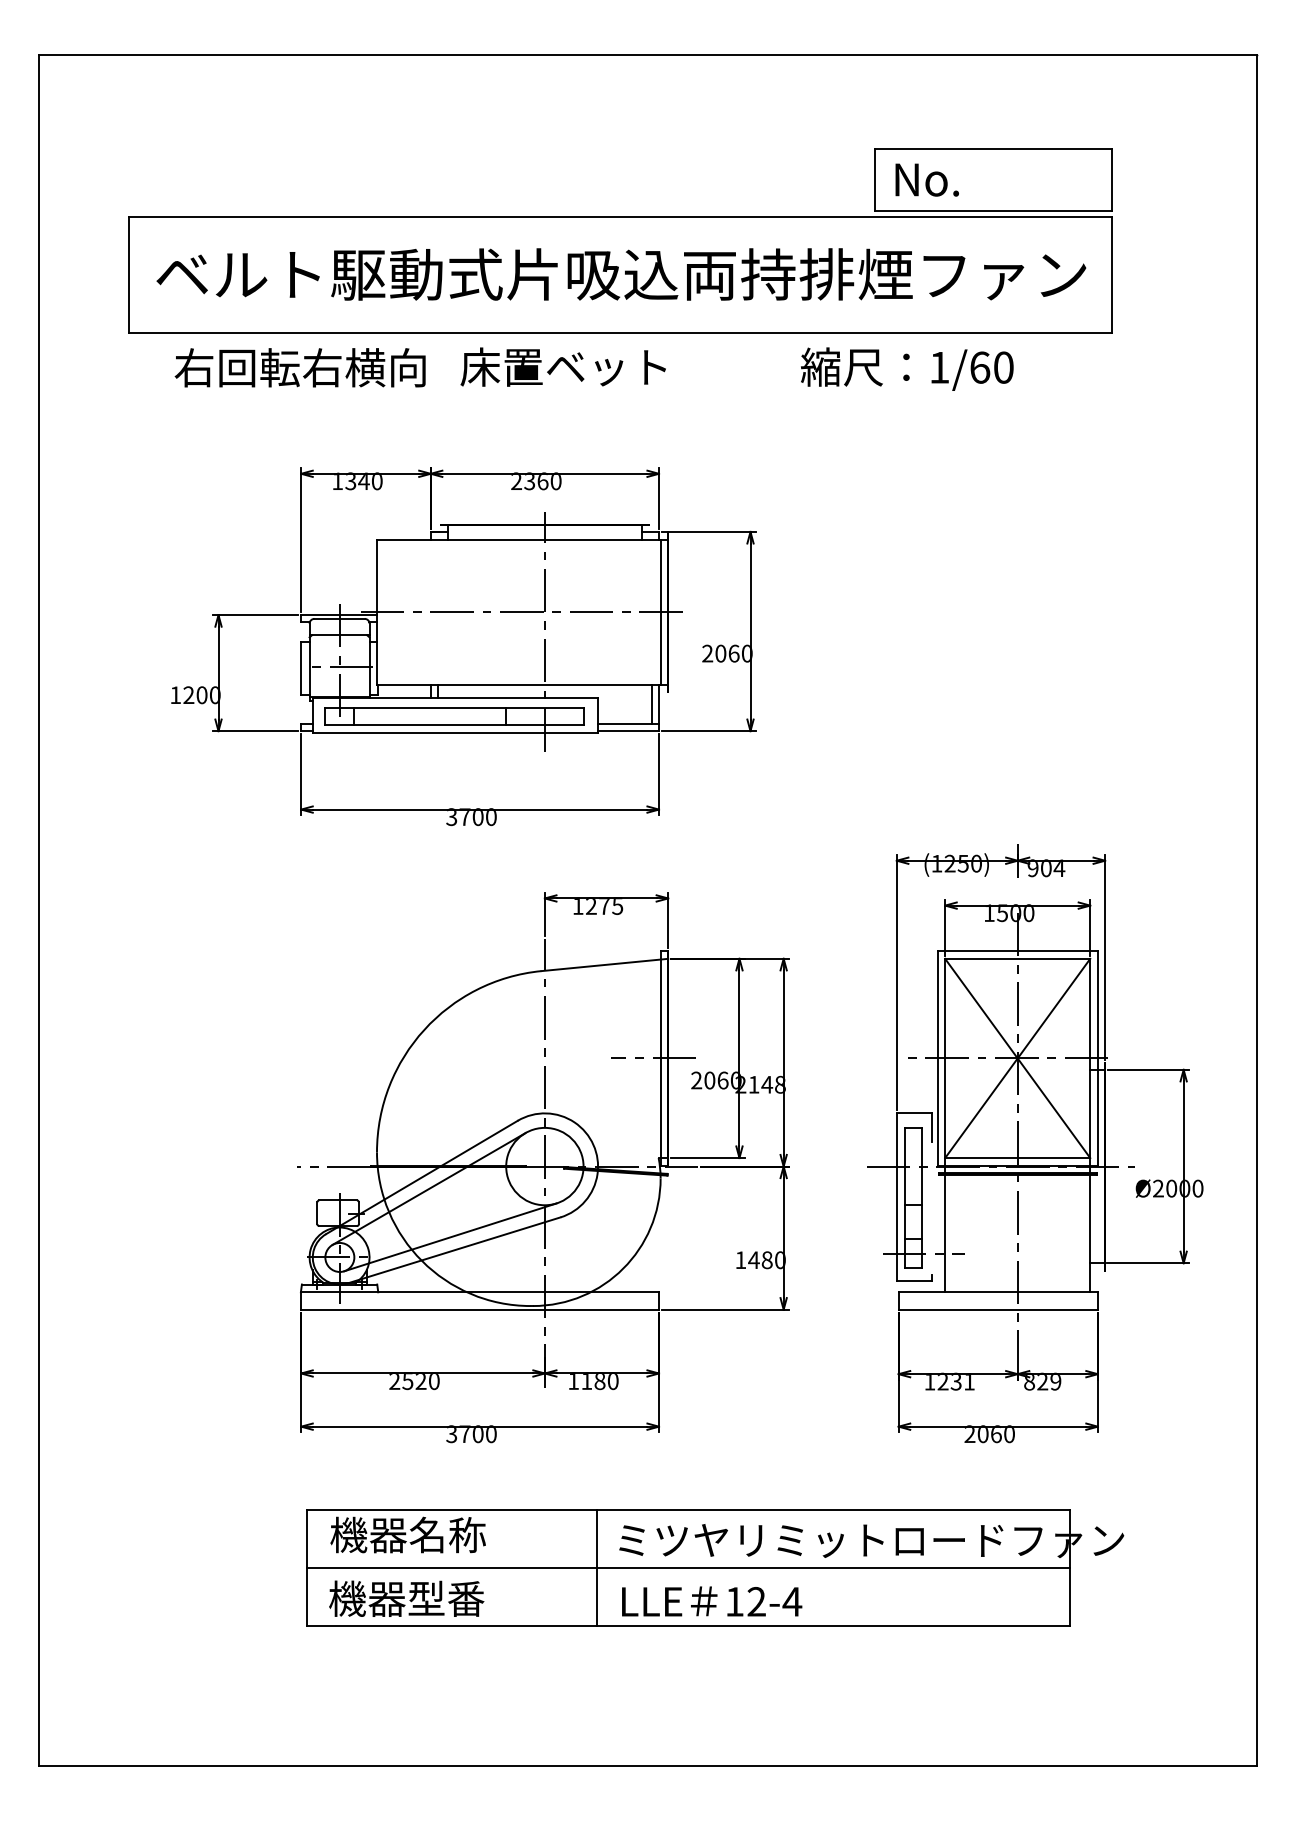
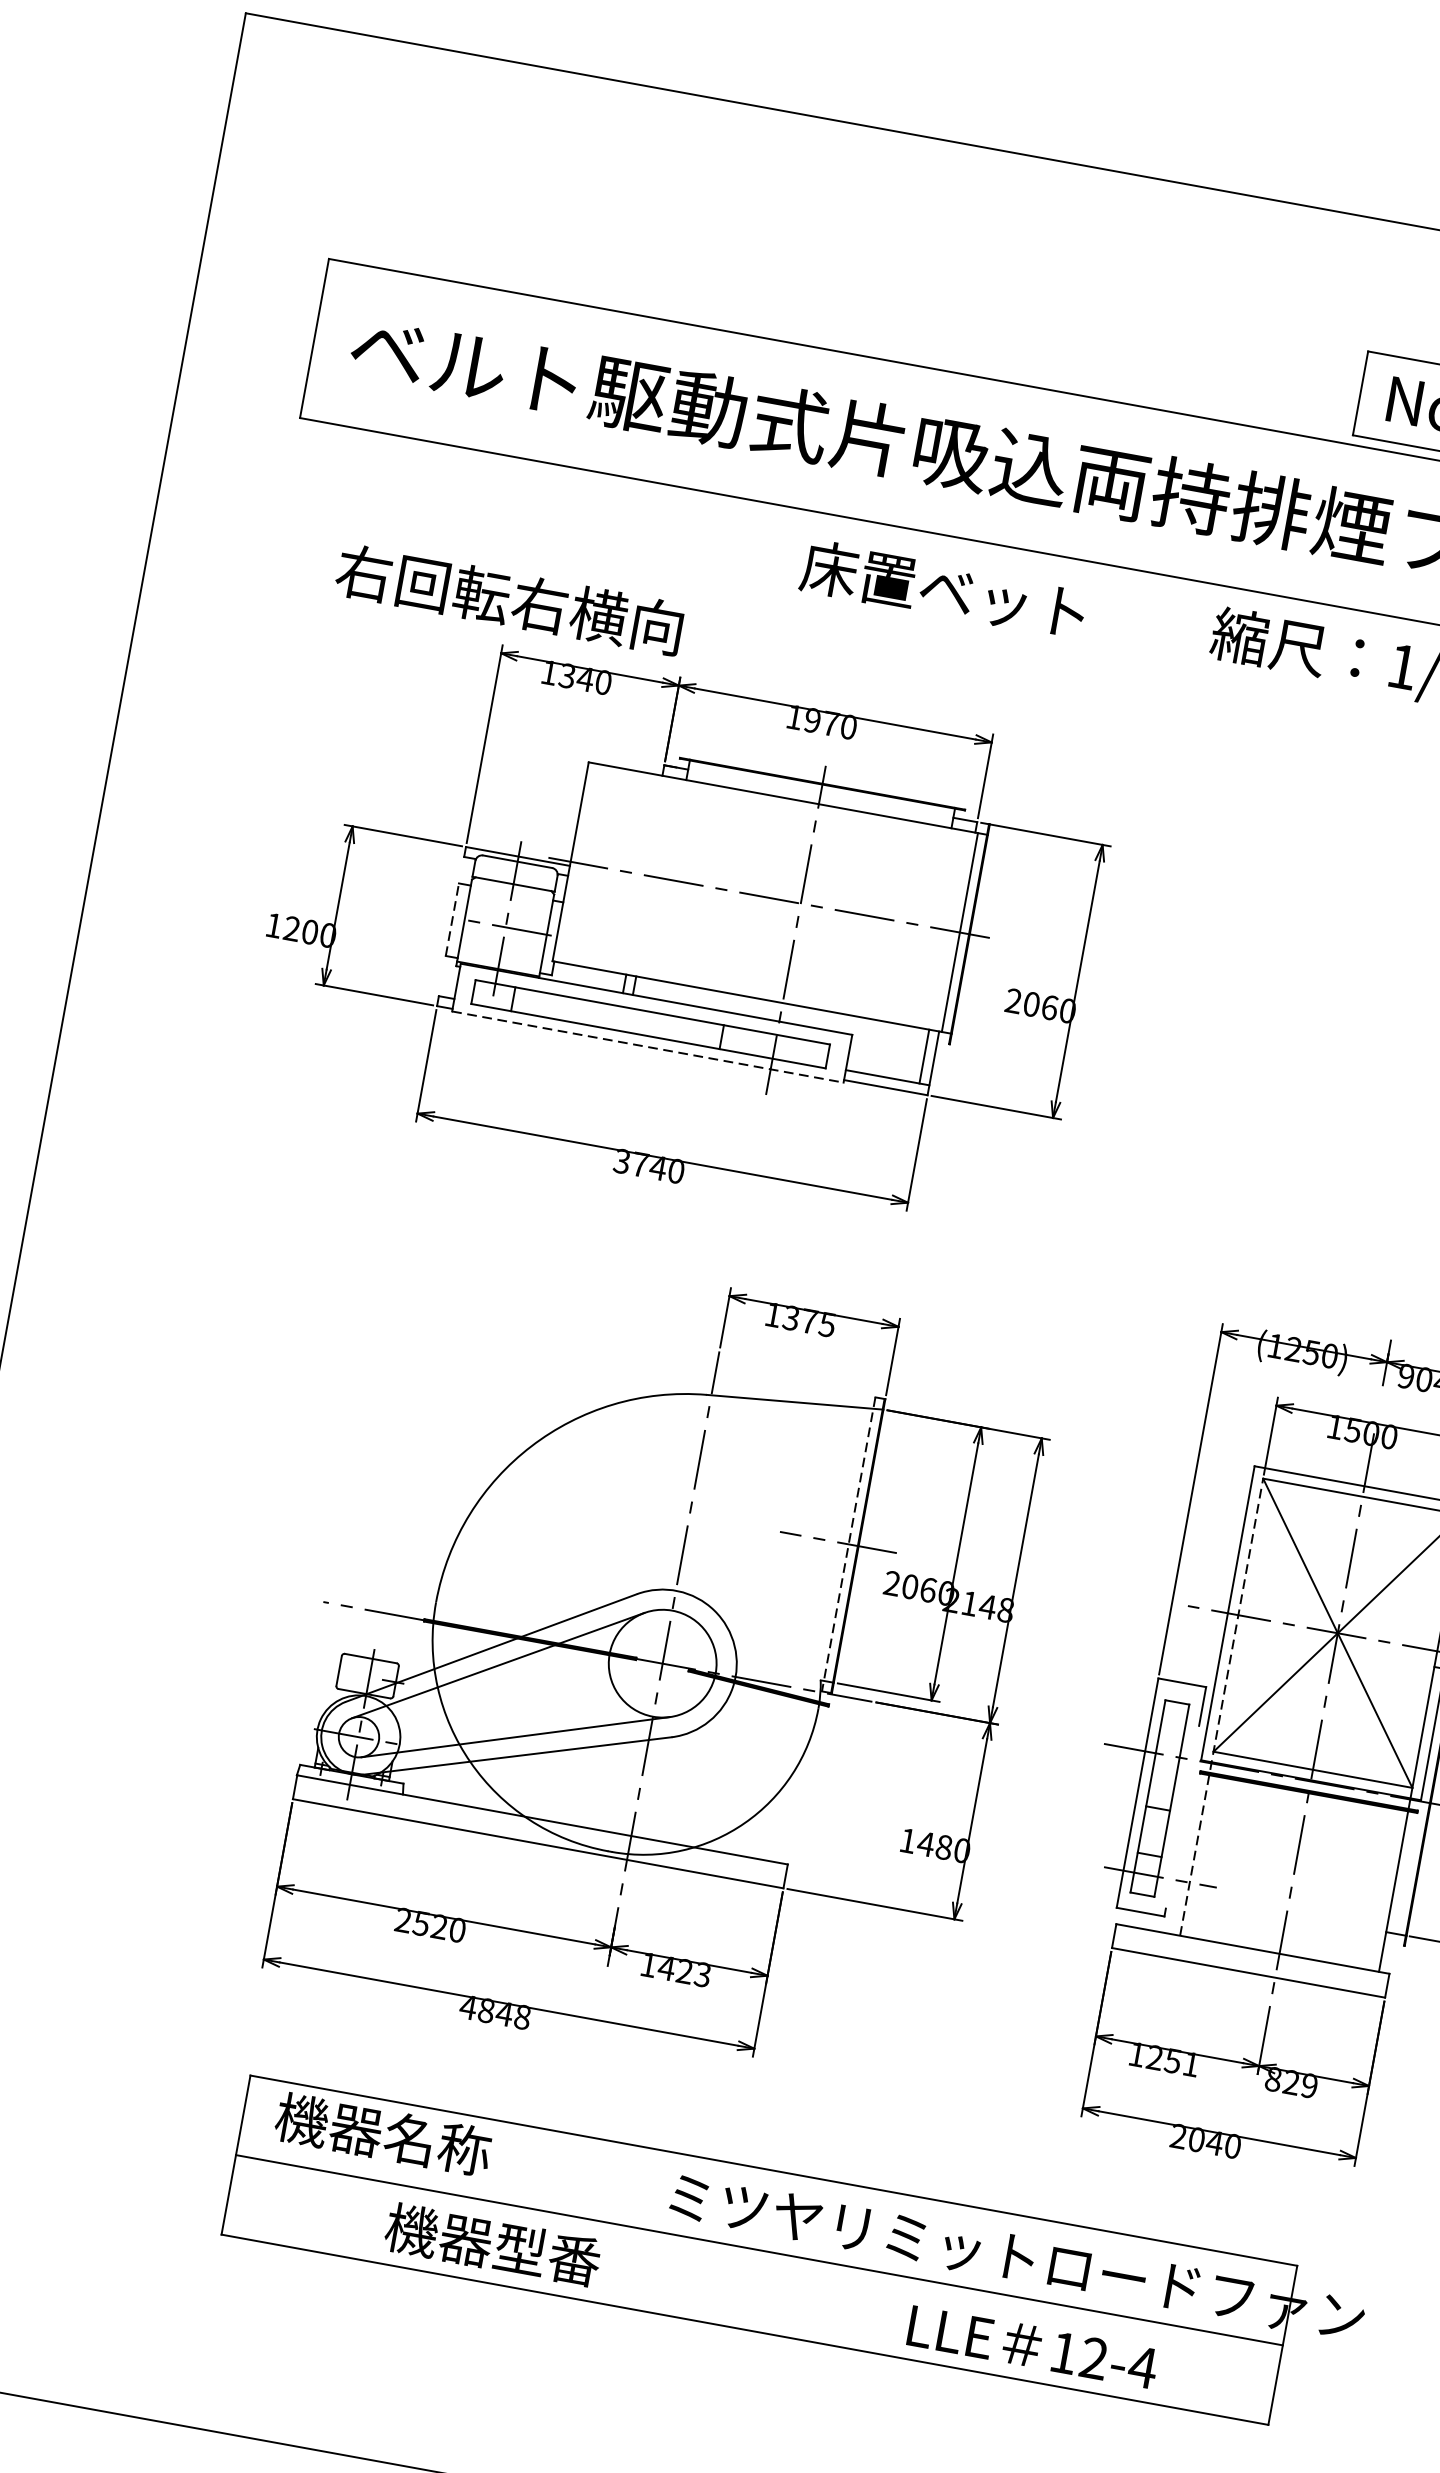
text: (562, 366) -> (942, 588), moved
text: (299, 367) -> (508, 598), moved
text: (529, 481) -> (812, 720), 2360 -> 1970
line: (300, 667) -> (452, 918), solid -> dashed
line: (455, 733) -> (648, 1047), solid -> dashed
text: (478, 817) -> (658, 1168), 3700 -> 3740
text: (590, 906) -> (790, 1318), 1275 -> 1375
line: (660, 1058) -> (848, 1544), solid -> dashed
line: (945, 1125) -> (1222, 1707), solid -> dashed
text: (956, 1381) -> (1173, 2060), 1231 -> 1251
text: (599, 1382) -> (683, 1973), 1180 -> 1423
text: (470, 1434) -> (493, 2012), 3700 -> 4848
text: (996, 1434) -> (1215, 2143), 2060 -> 2040
line: (596, 1568) -> (633, 2227), removed
text: (406, 1598) -> (492, 2244), moved
text: (712, 1601) -> (1033, 2347), moved

